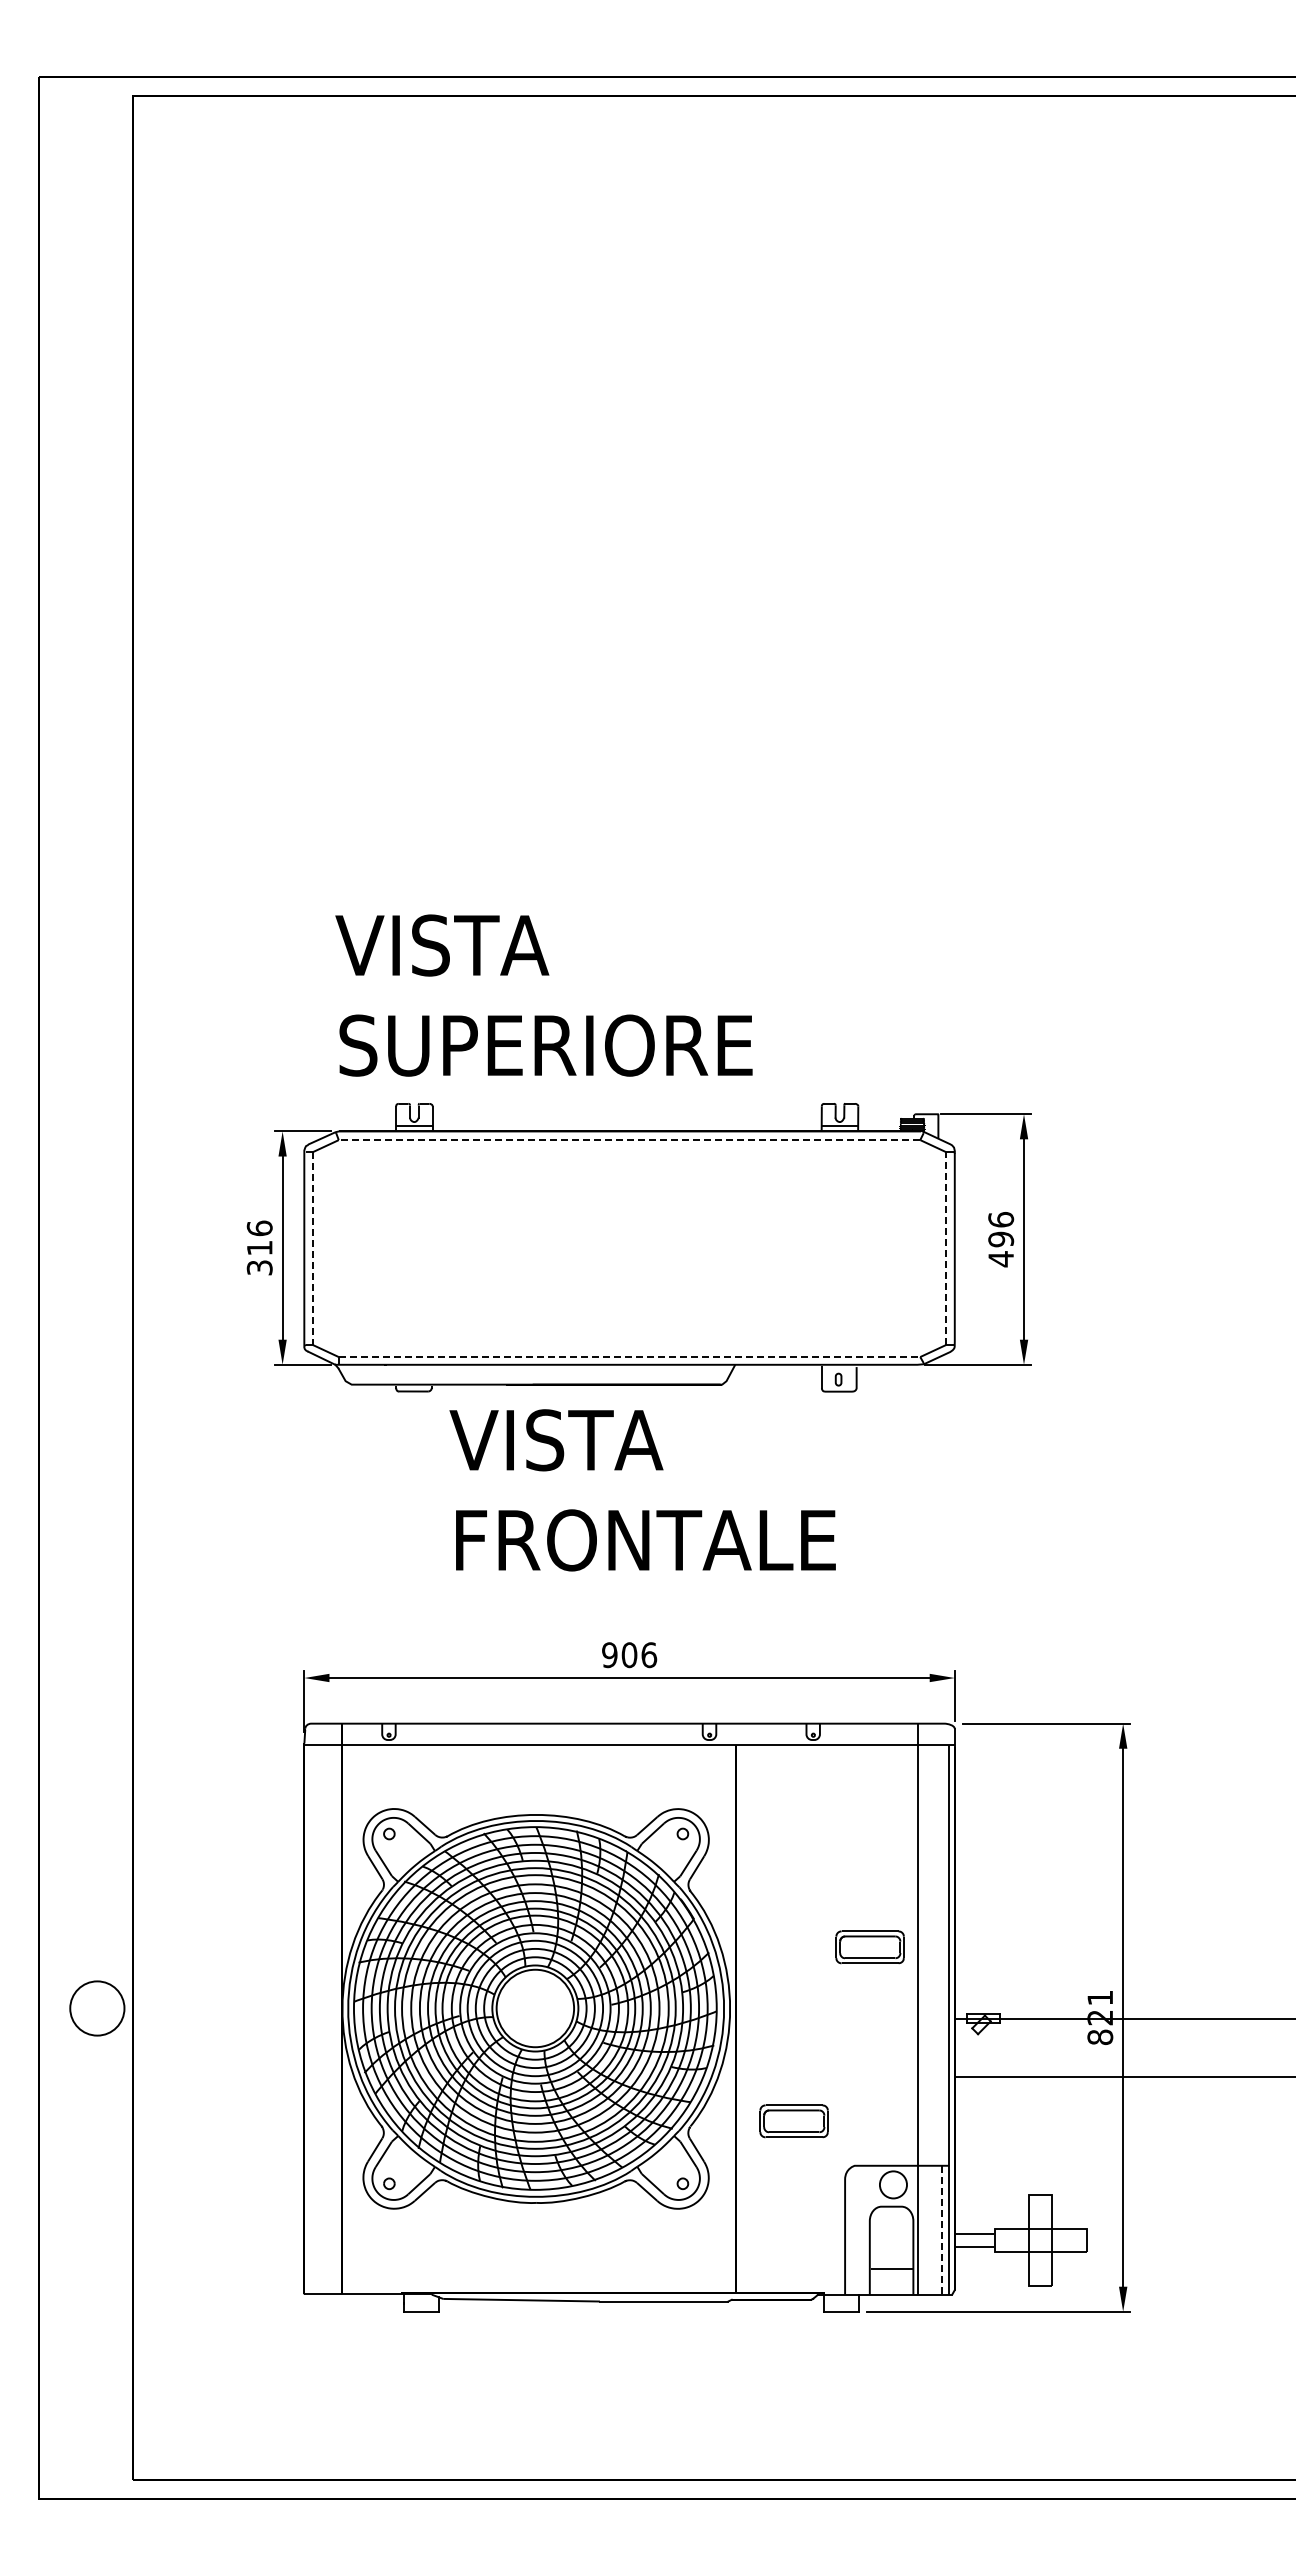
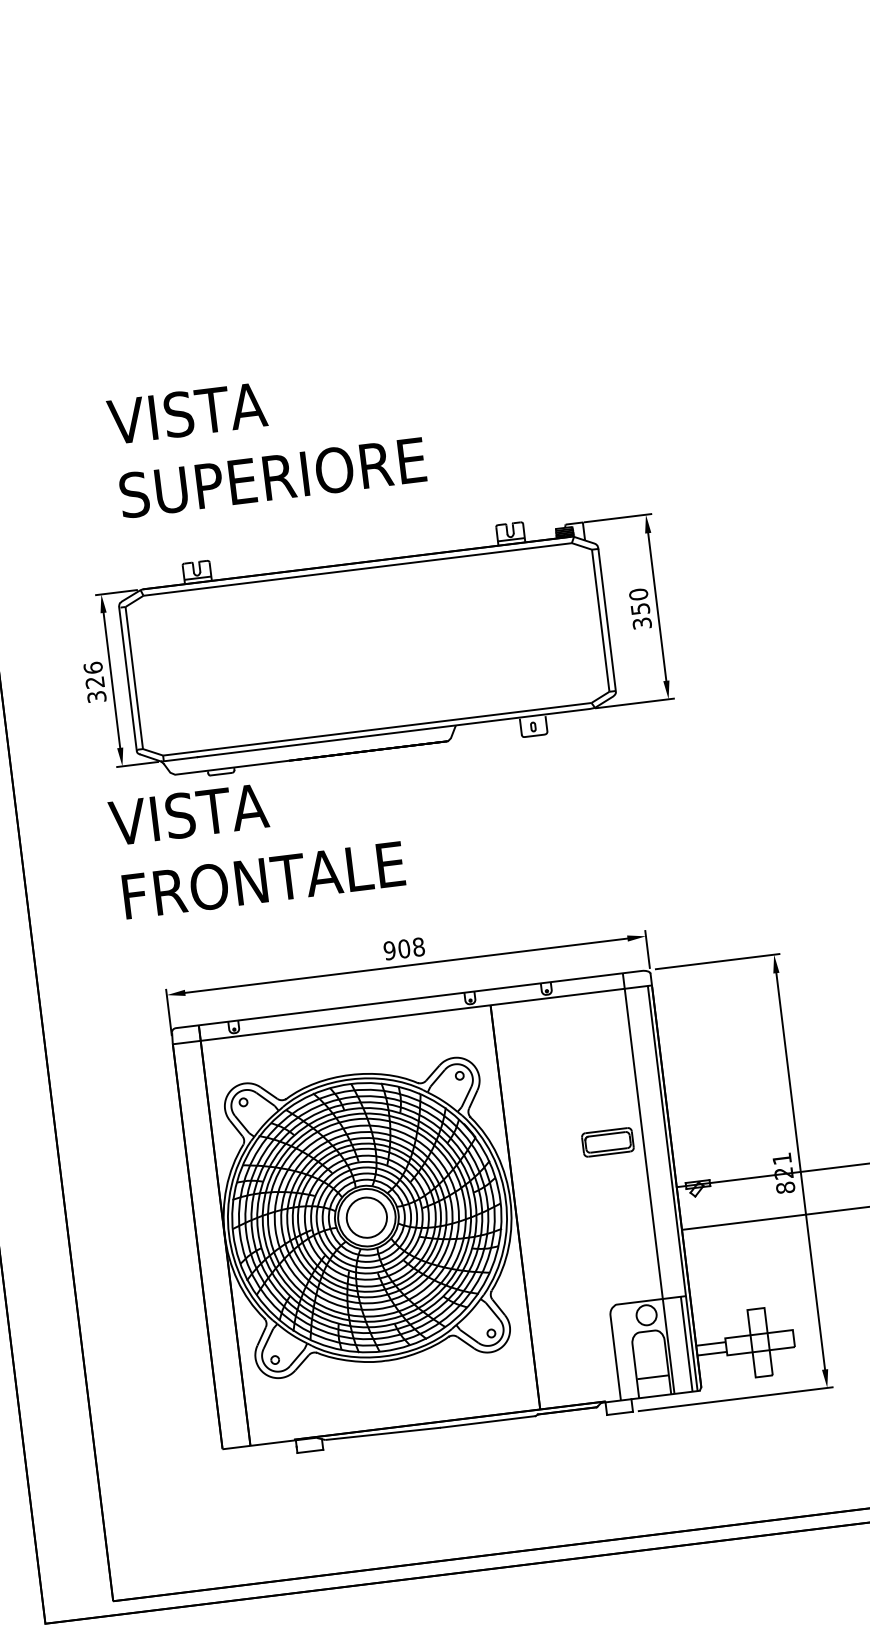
text: (543, 995) -> (266, 441), moved
line: (629, 1140) -> (357, 569), dashed -> solid
text: (1001, 1239) -> (640, 609), 496 -> 350
text: (259, 1248) -> (94, 682), 316 -> 326
line: (946, 1248) -> (601, 620), dashed -> solid
line: (312, 1249) -> (134, 678), dashed -> solid
line: (629, 1357) -> (377, 729), dashed -> solid
text: (642, 1490) -> (256, 843), moved
text: (649, 1654) -> (418, 946), 906 -> 908
part: (97, 2008) -> (366, 1217), moved
part: (793, 2121) -> (567, 1277), removed
line: (942, 2230) -> (686, 1344), dashed -> solid

